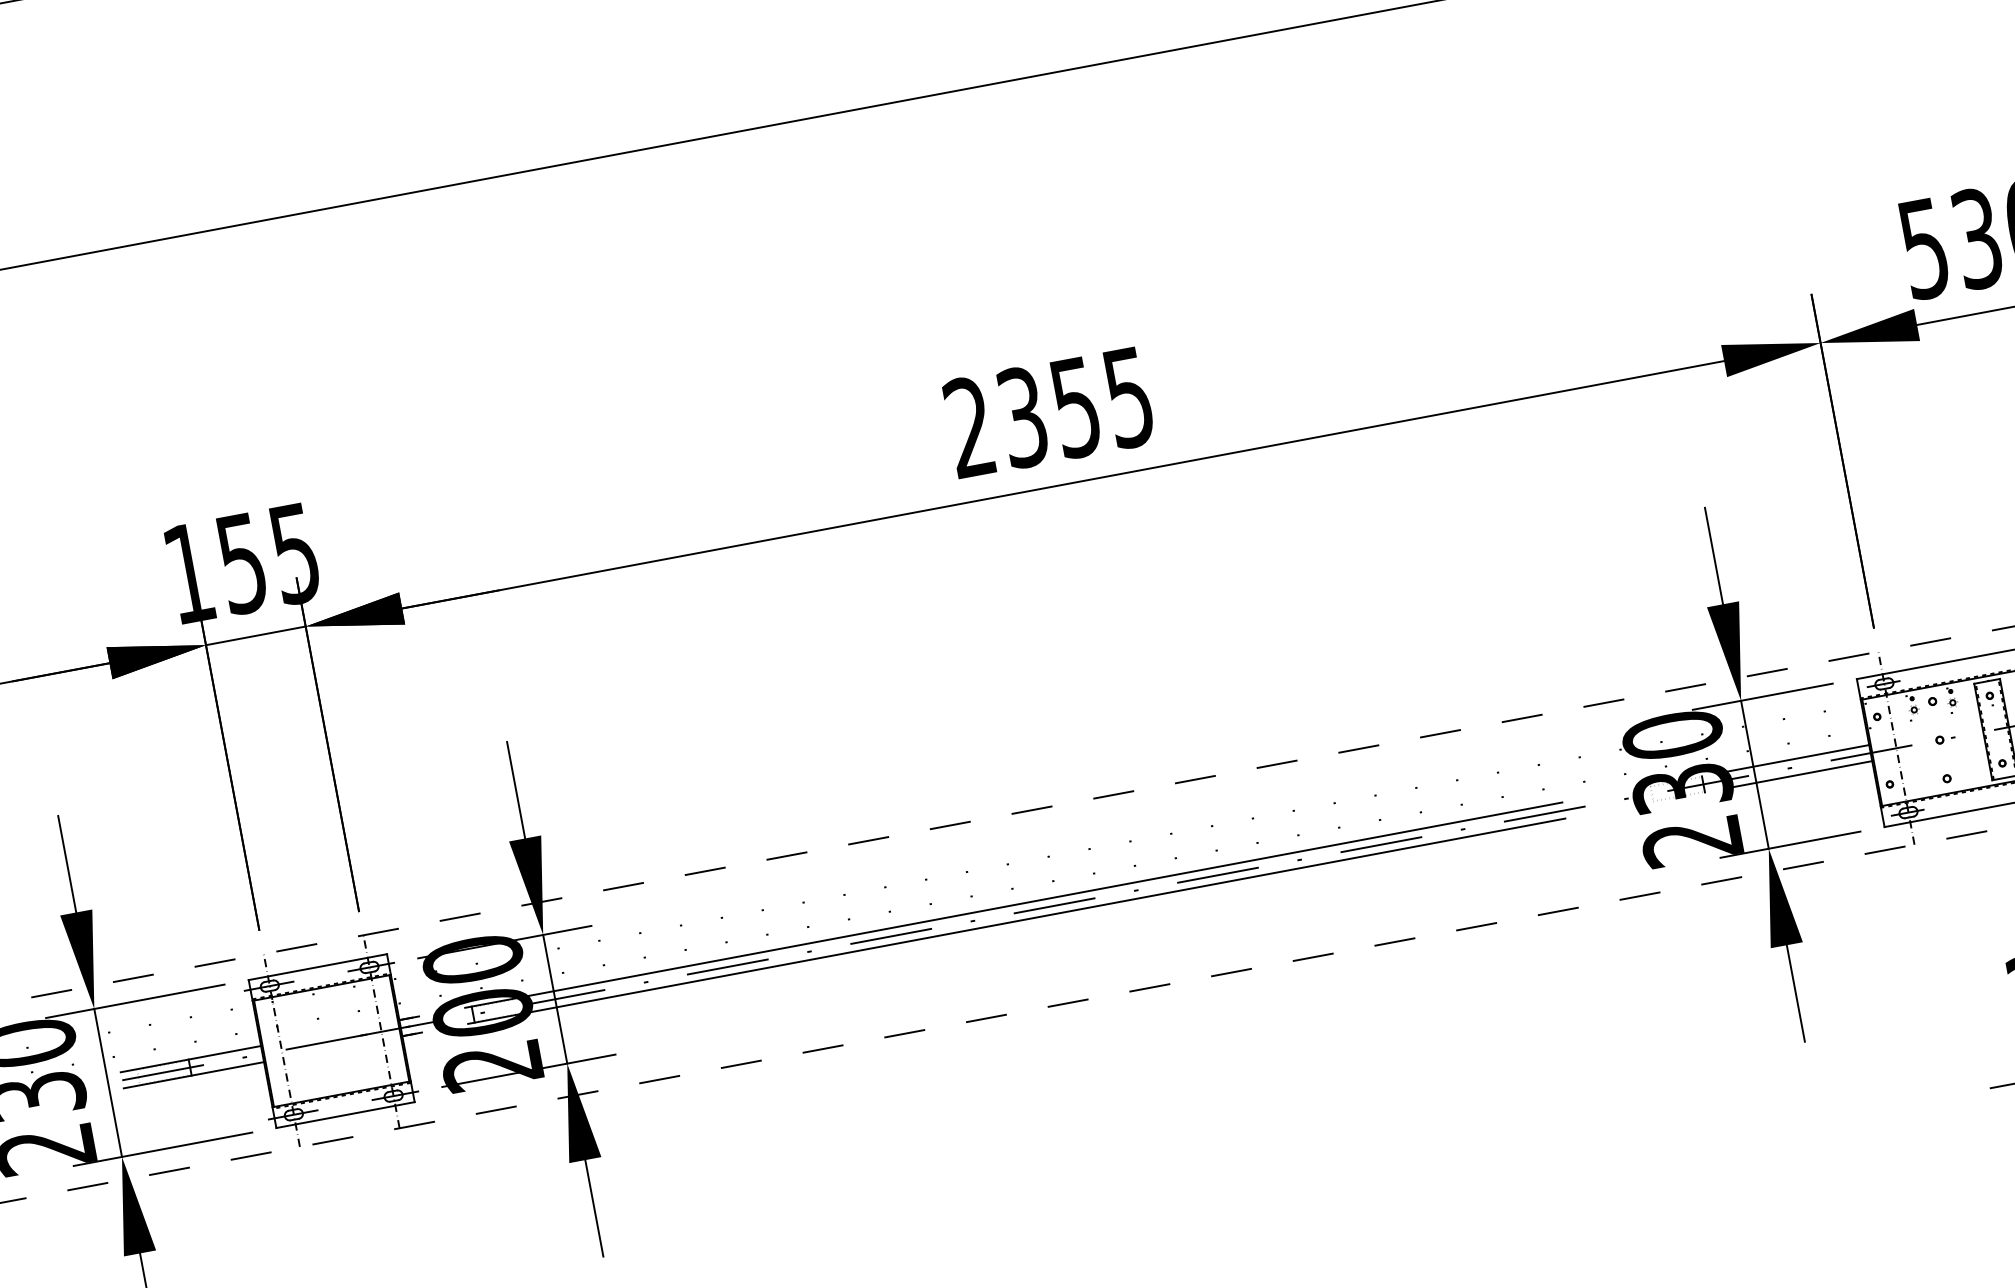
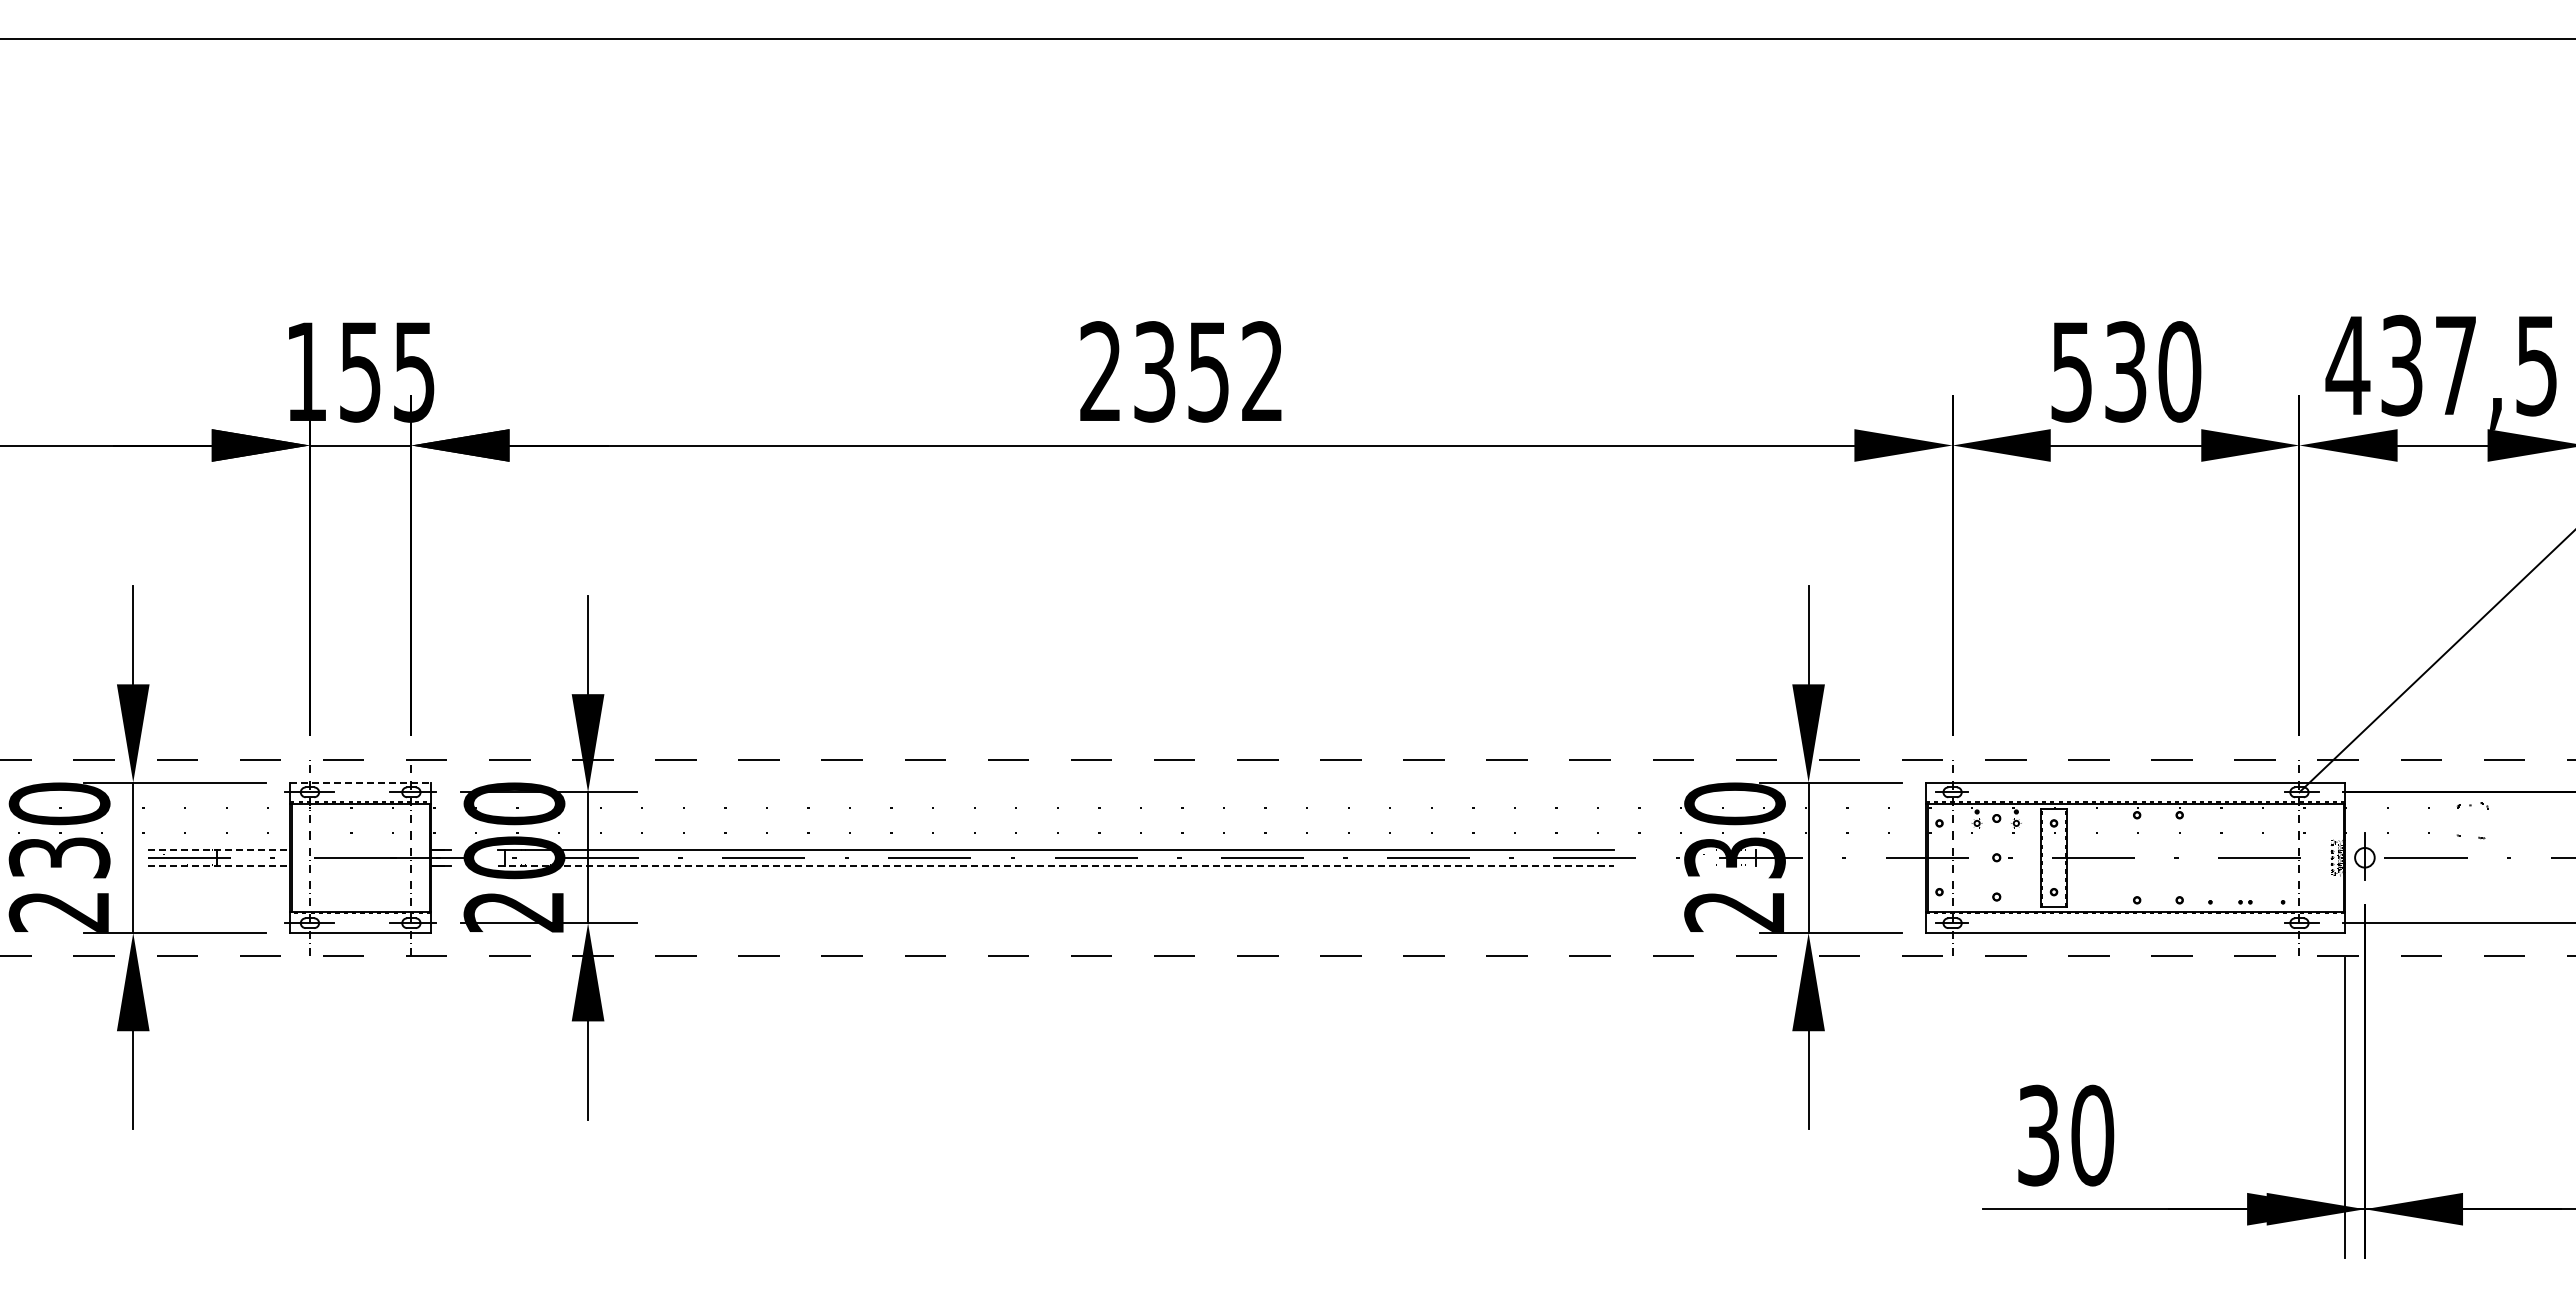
text: (1128, 397) -> (1262, 371), 2355 -> 2352
line: (1796, 758) -> (1852, 849), removed
line: (1799, 774) -> (1852, 865), removed
line: (1017, 920) -> (1056, 865), solid -> dashed
line: (318, 966) -> (361, 782), solid -> dashed
line: (191, 1058) -> (219, 849), solid -> dashed
line: (194, 1074) -> (219, 865), solid -> dashed

